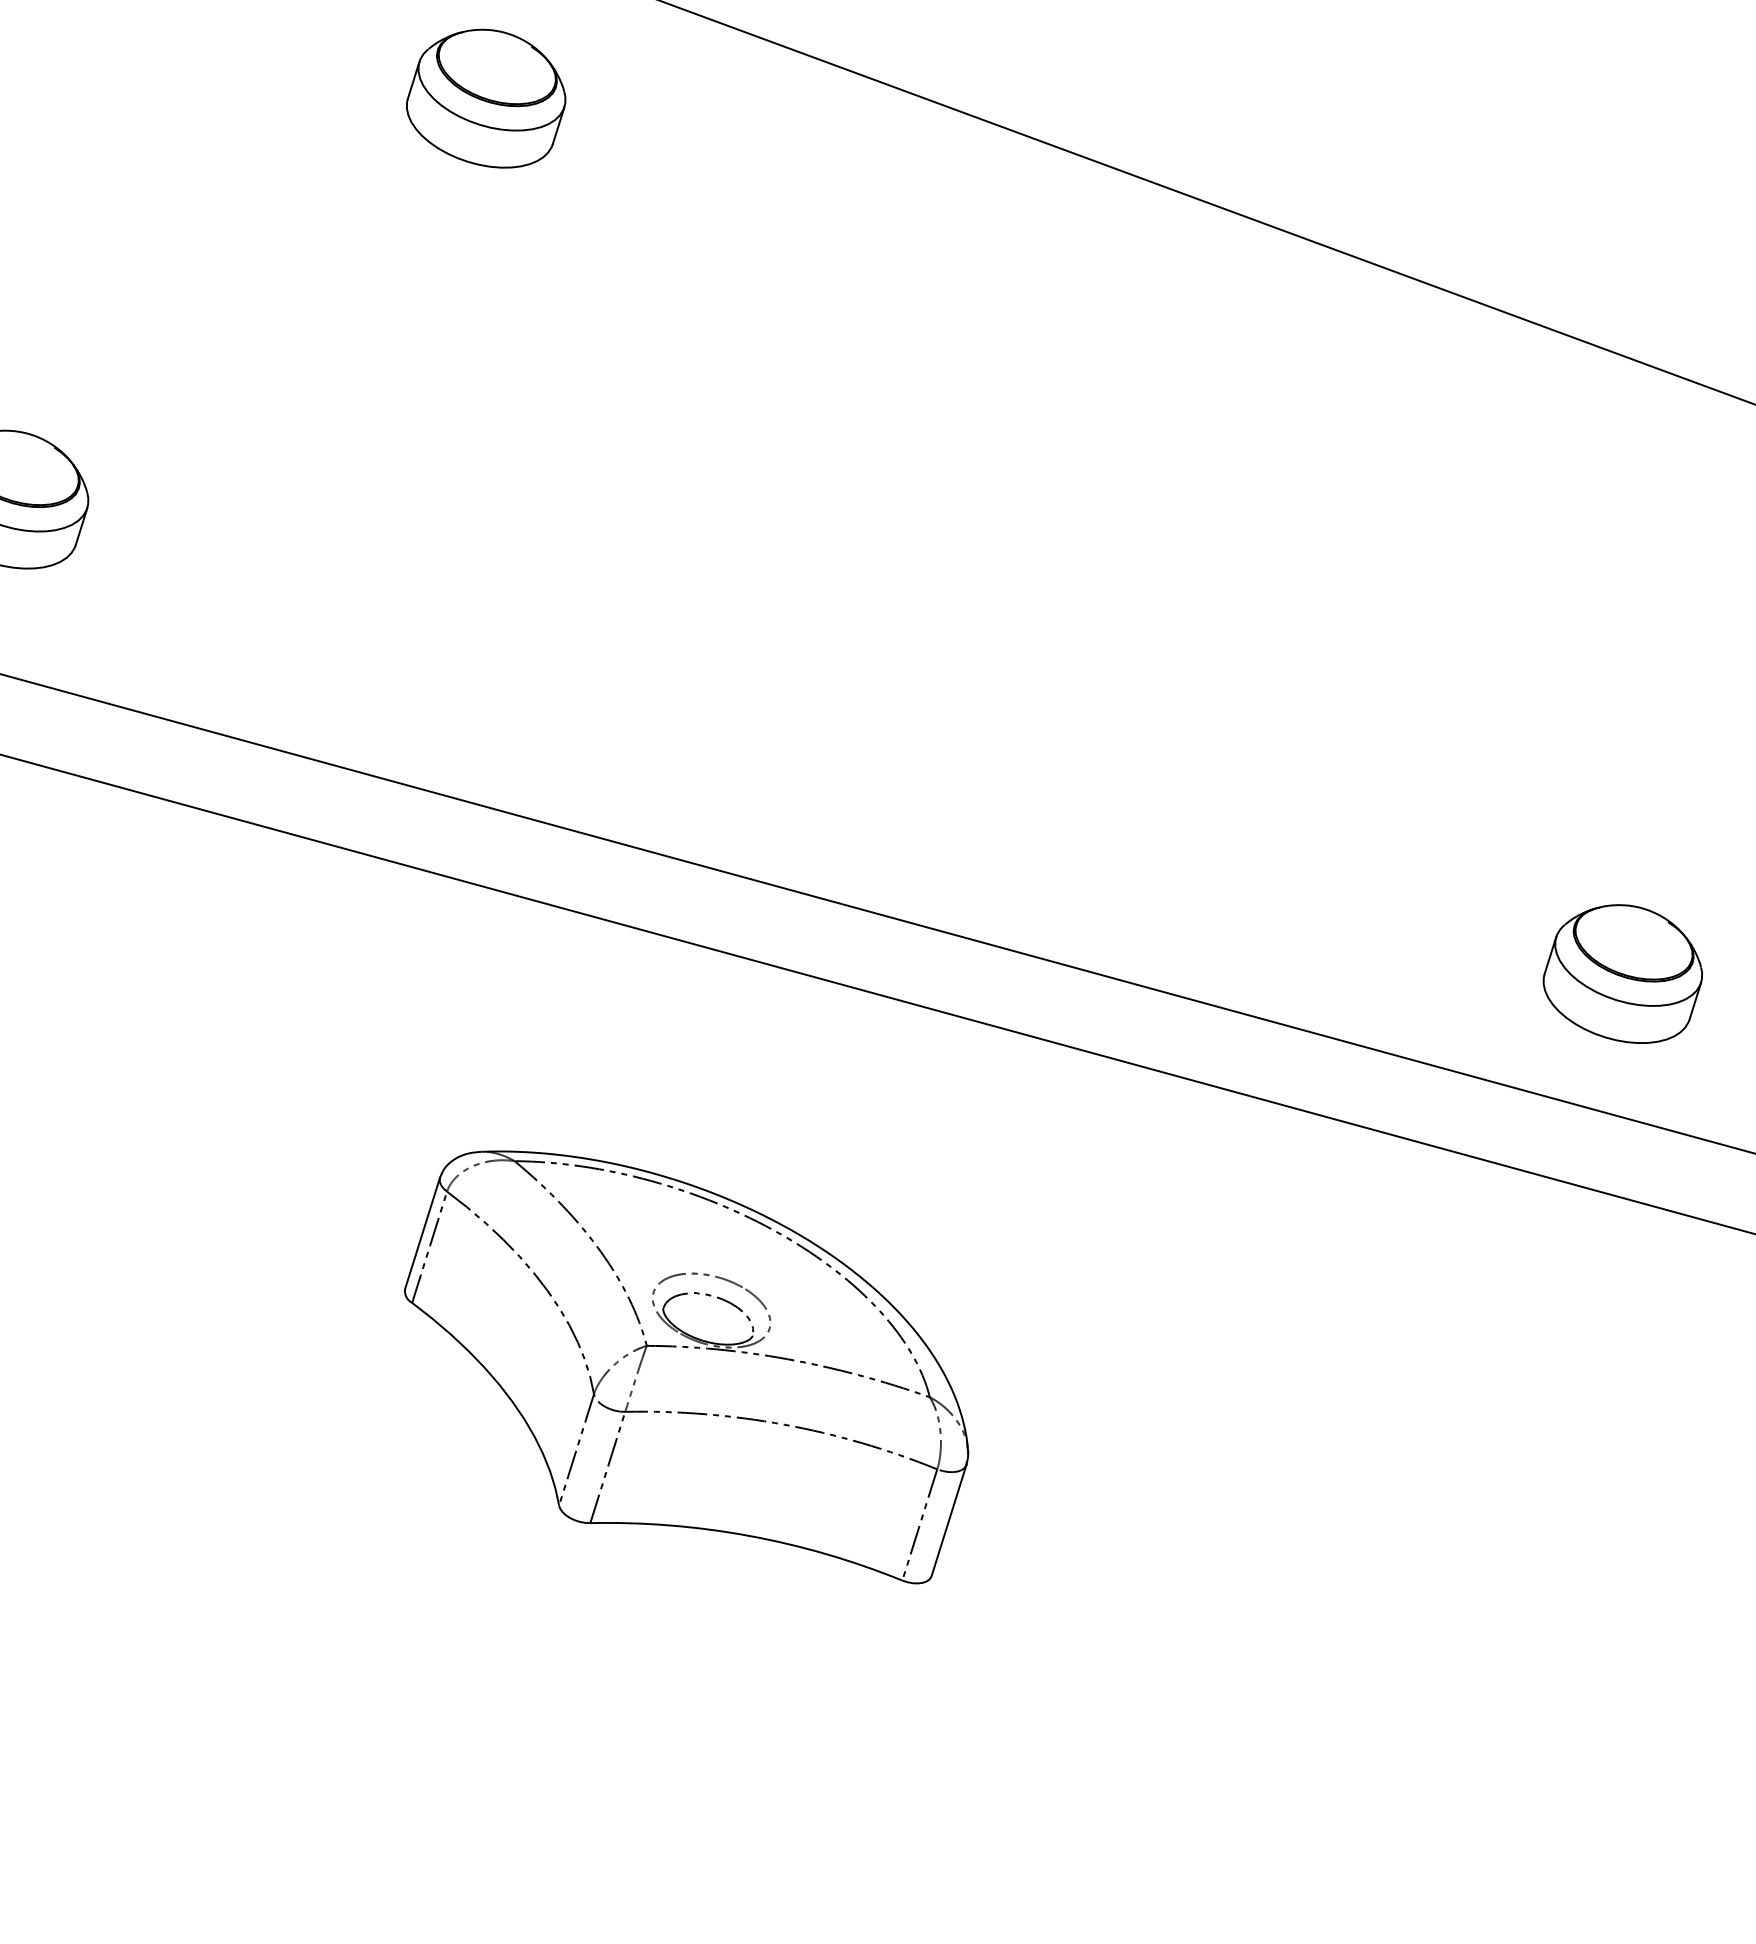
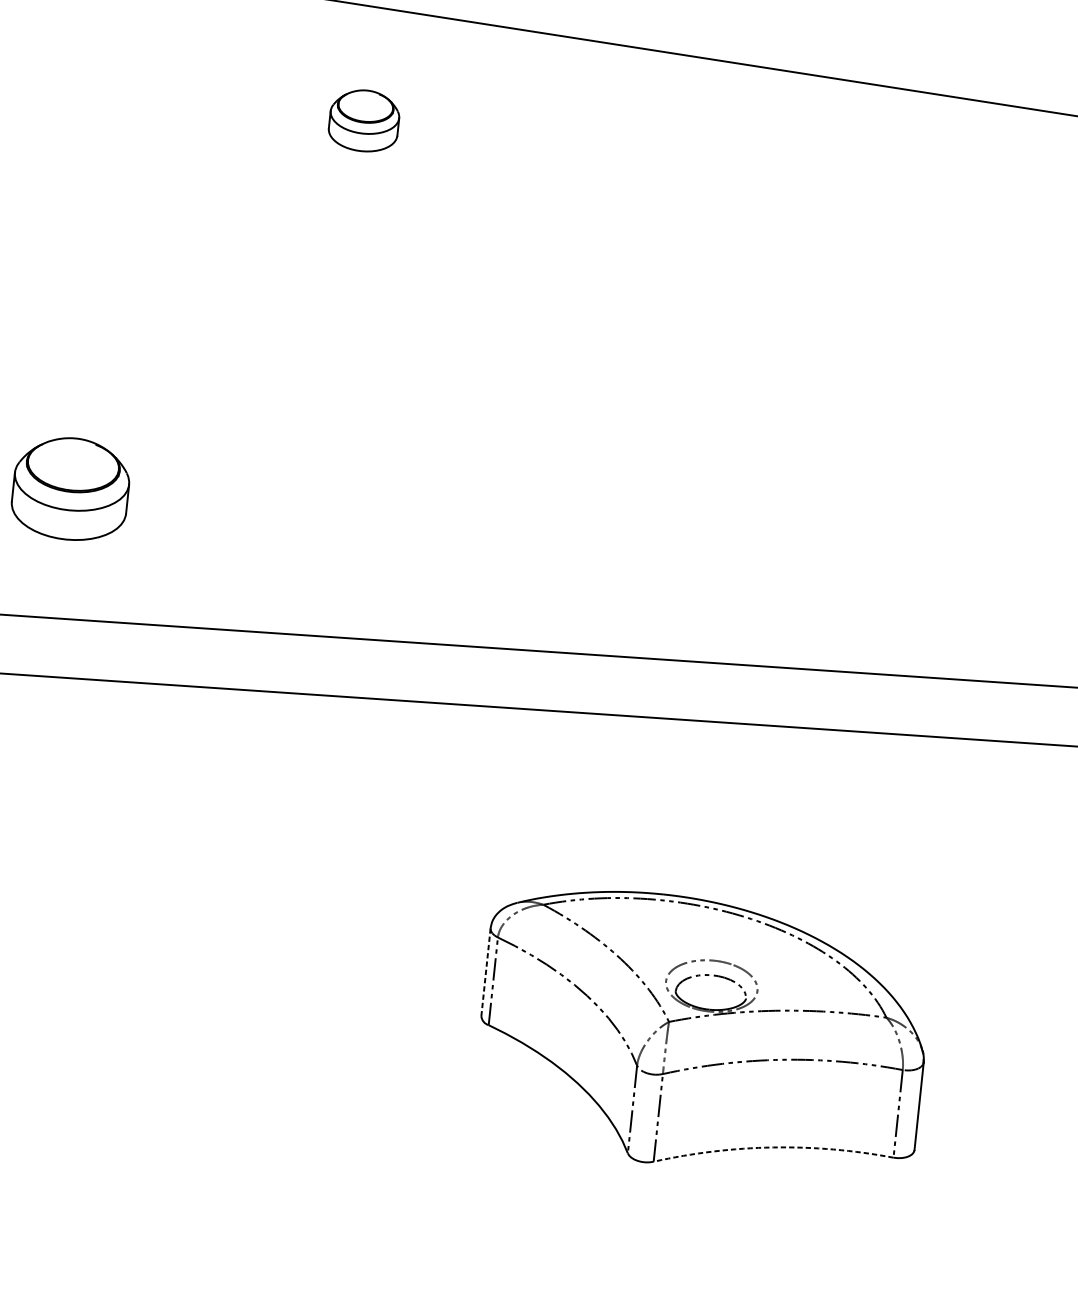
part: (486, 98) -> (363, 121), size x0.6
line: (422, 1234) -> (486, 972), solid -> dashed
arc: (749, 1535) -> (773, 1147), solid -> dashed

